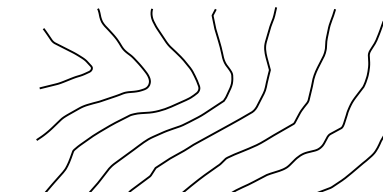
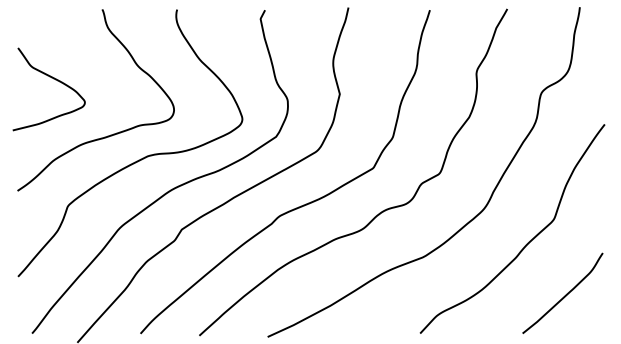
curve: (69, 51) -> (53, 79), moved

